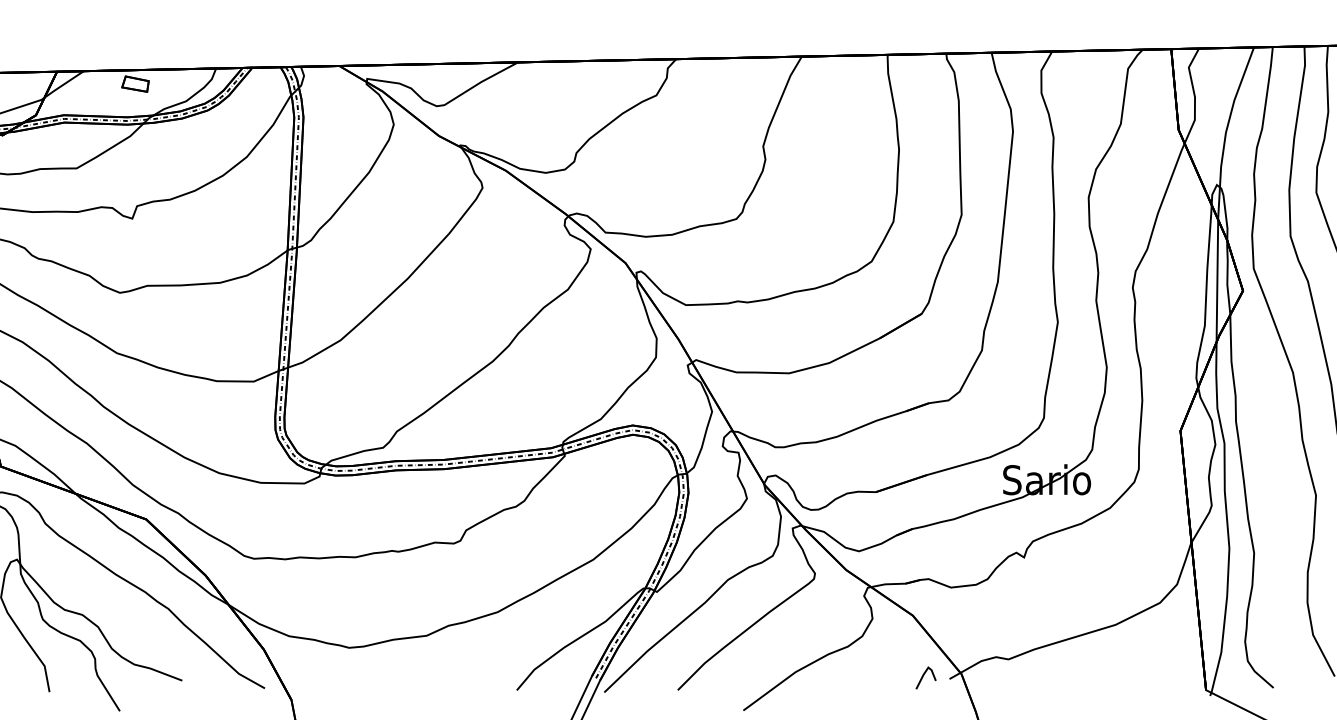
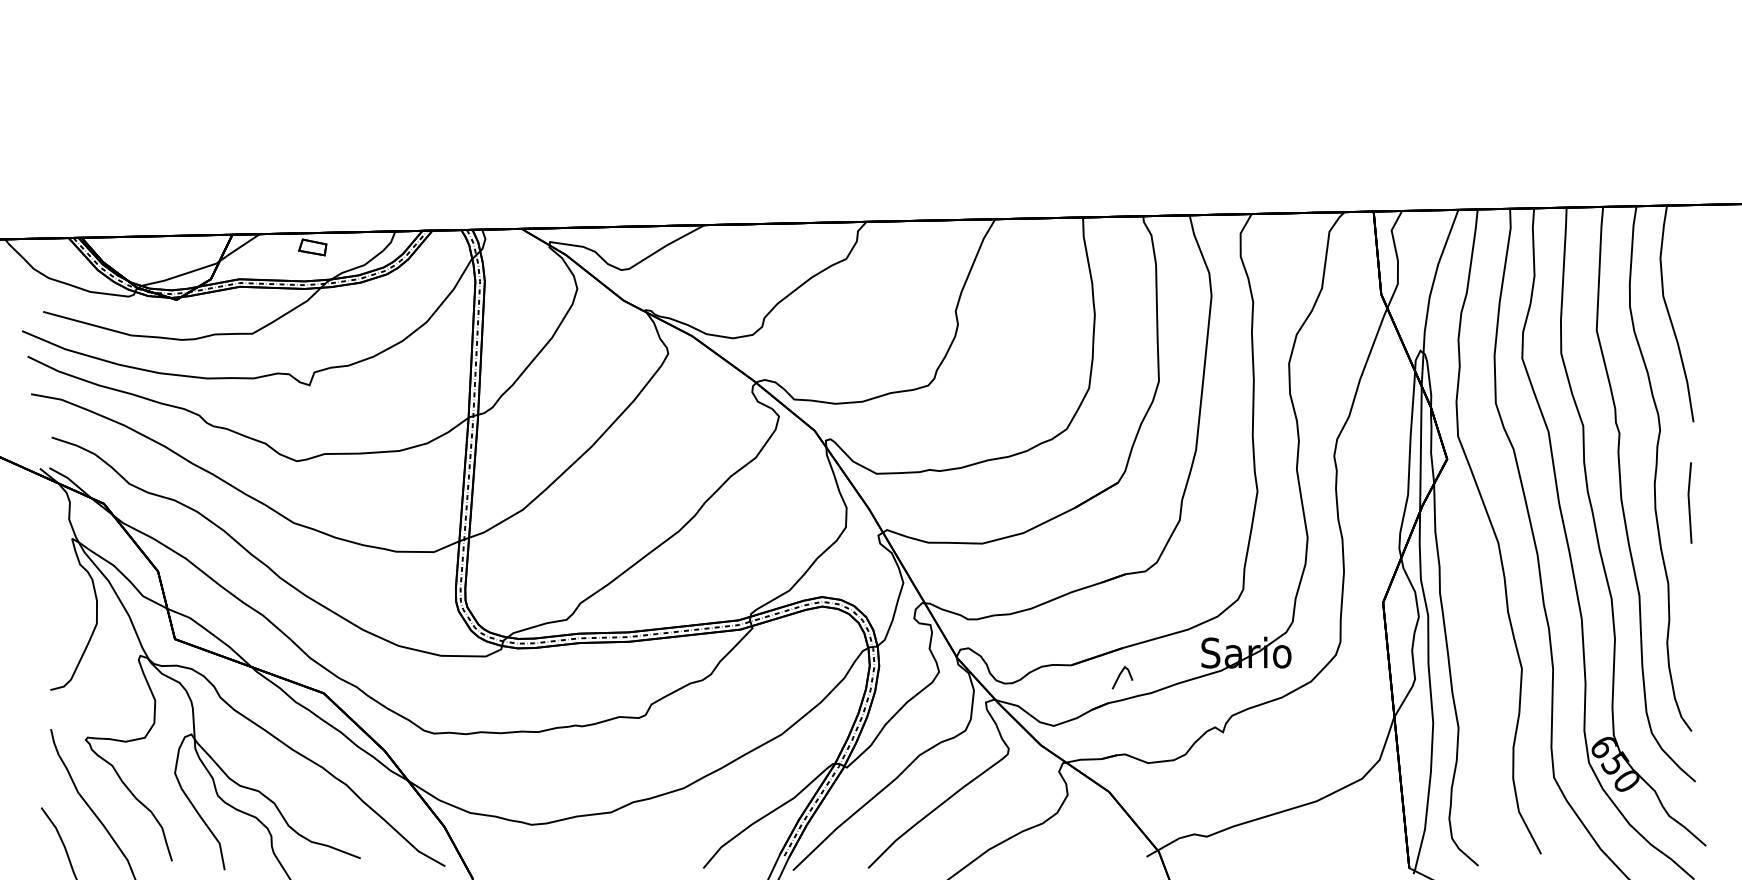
line: (924, 675) -> (1120, 675), moved

